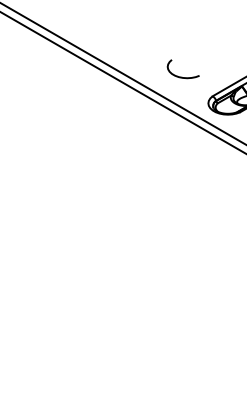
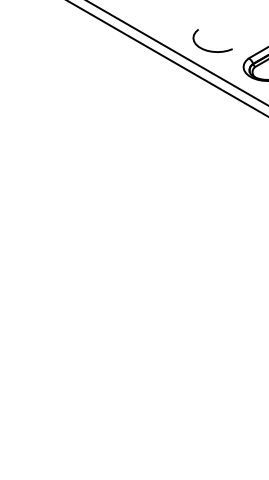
curve: (182, 76) -> (211, 49), moved

